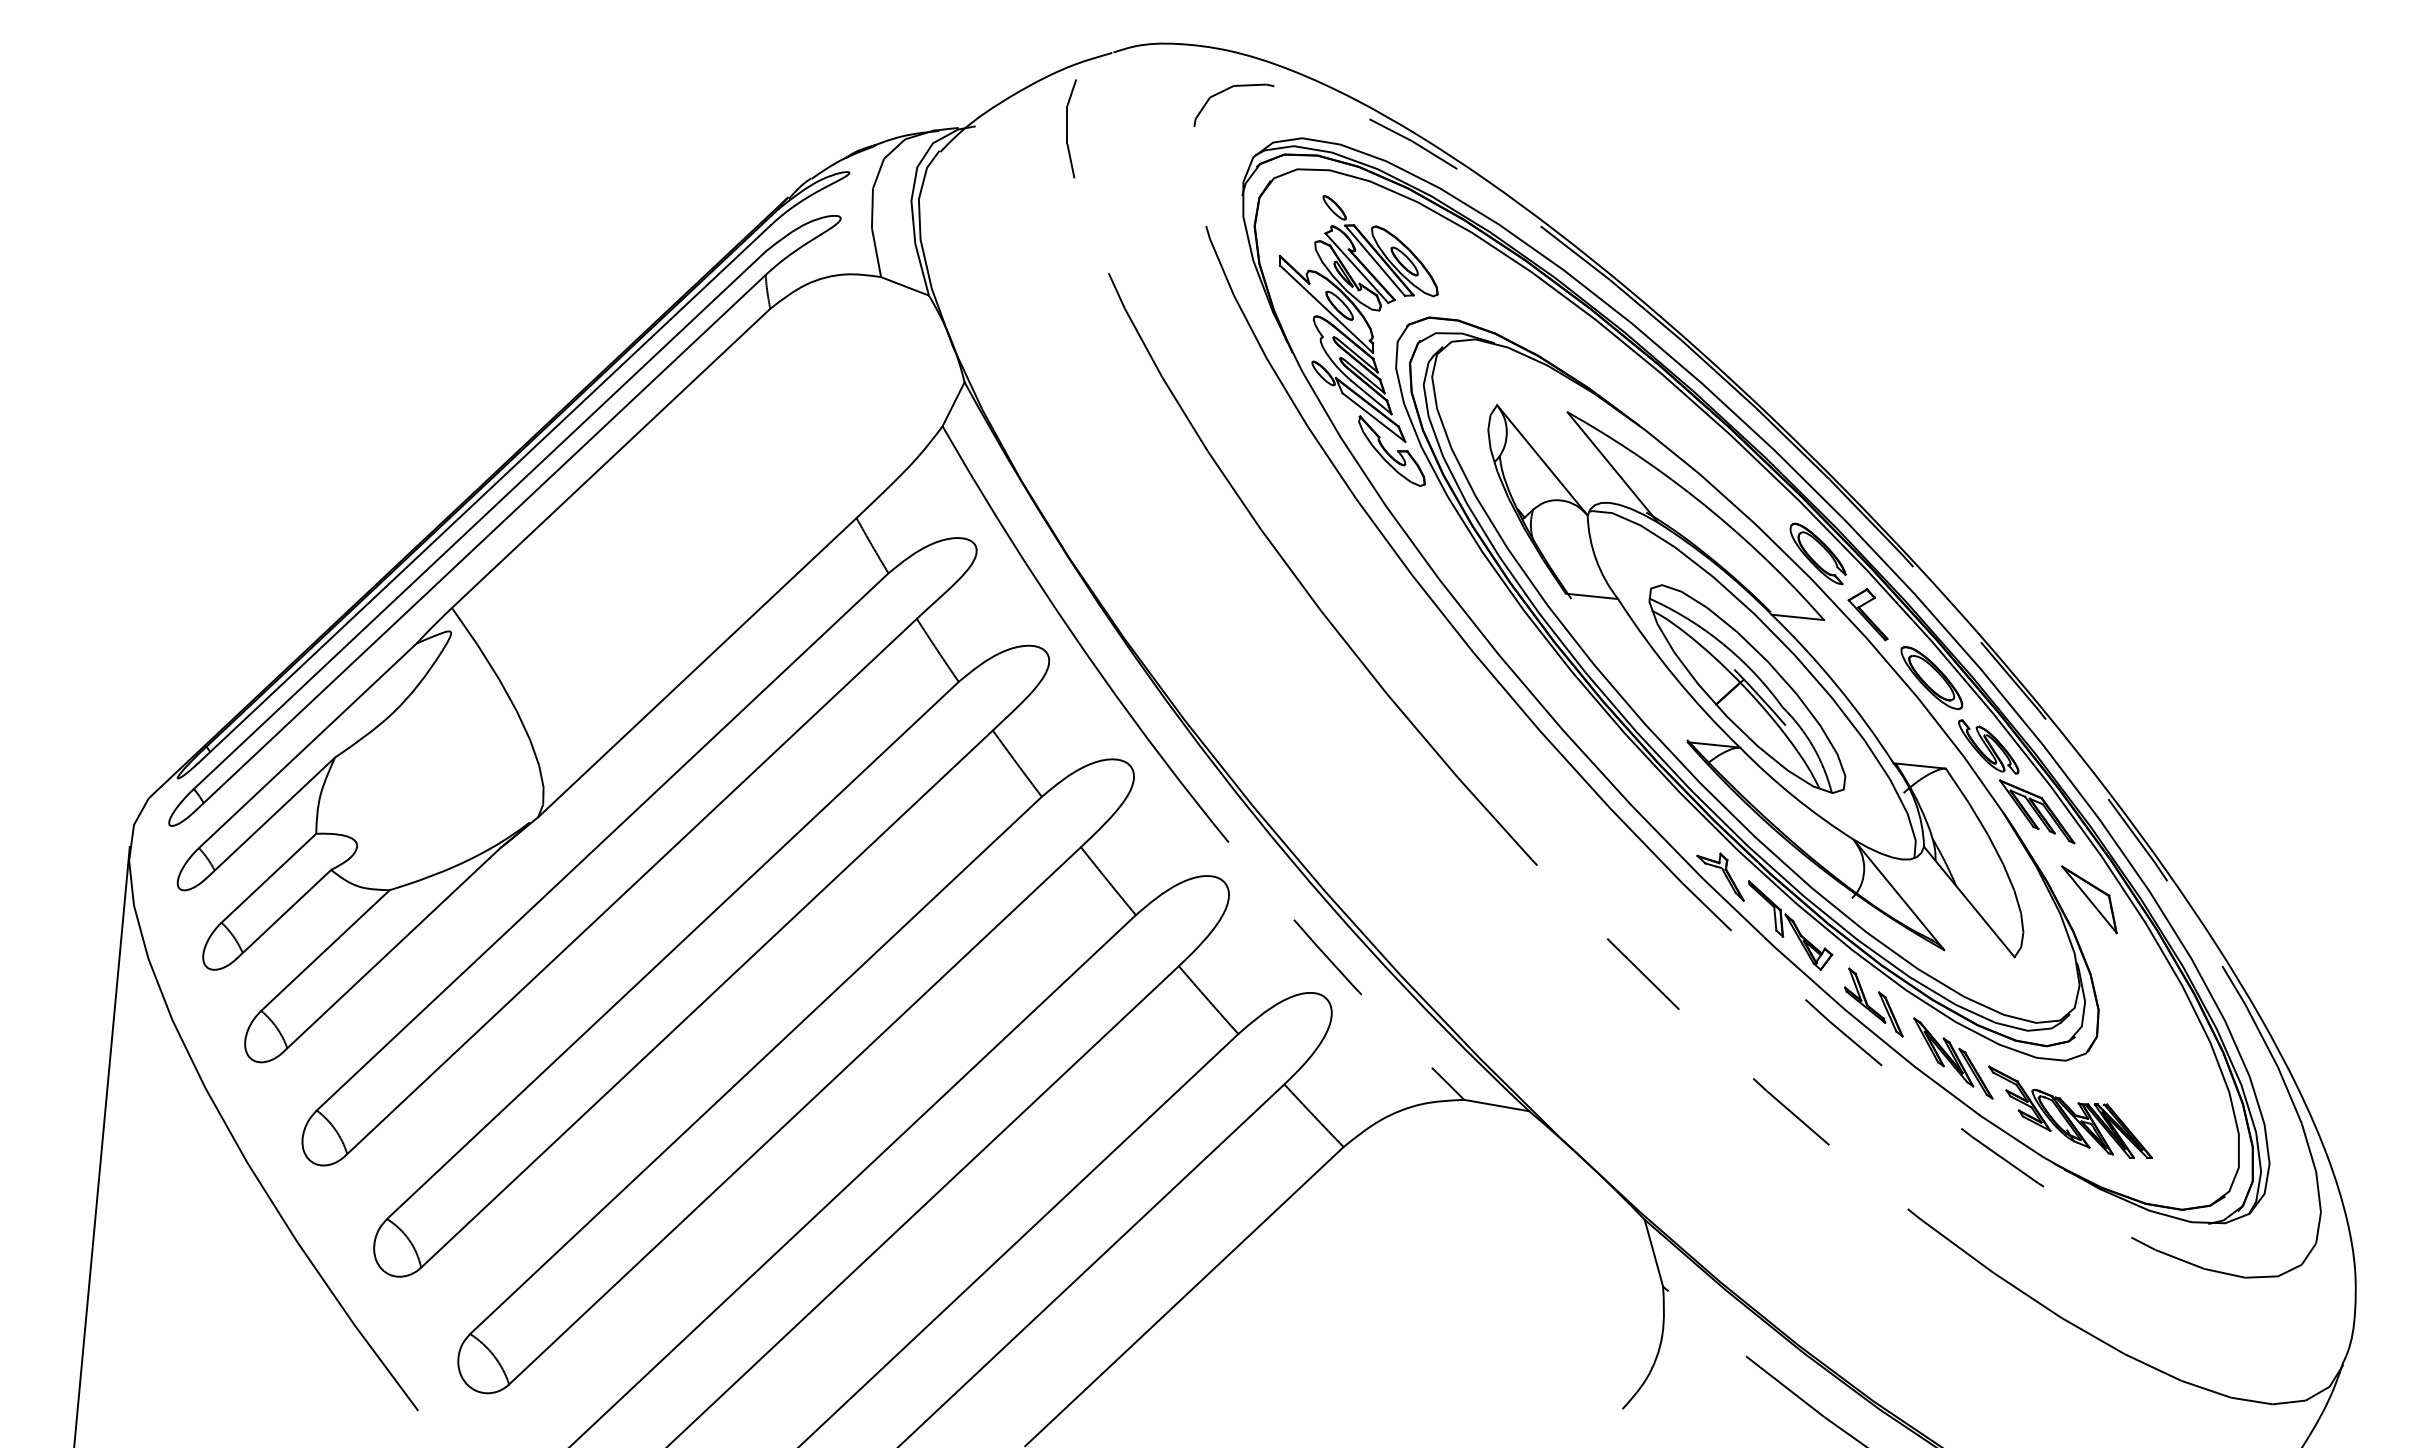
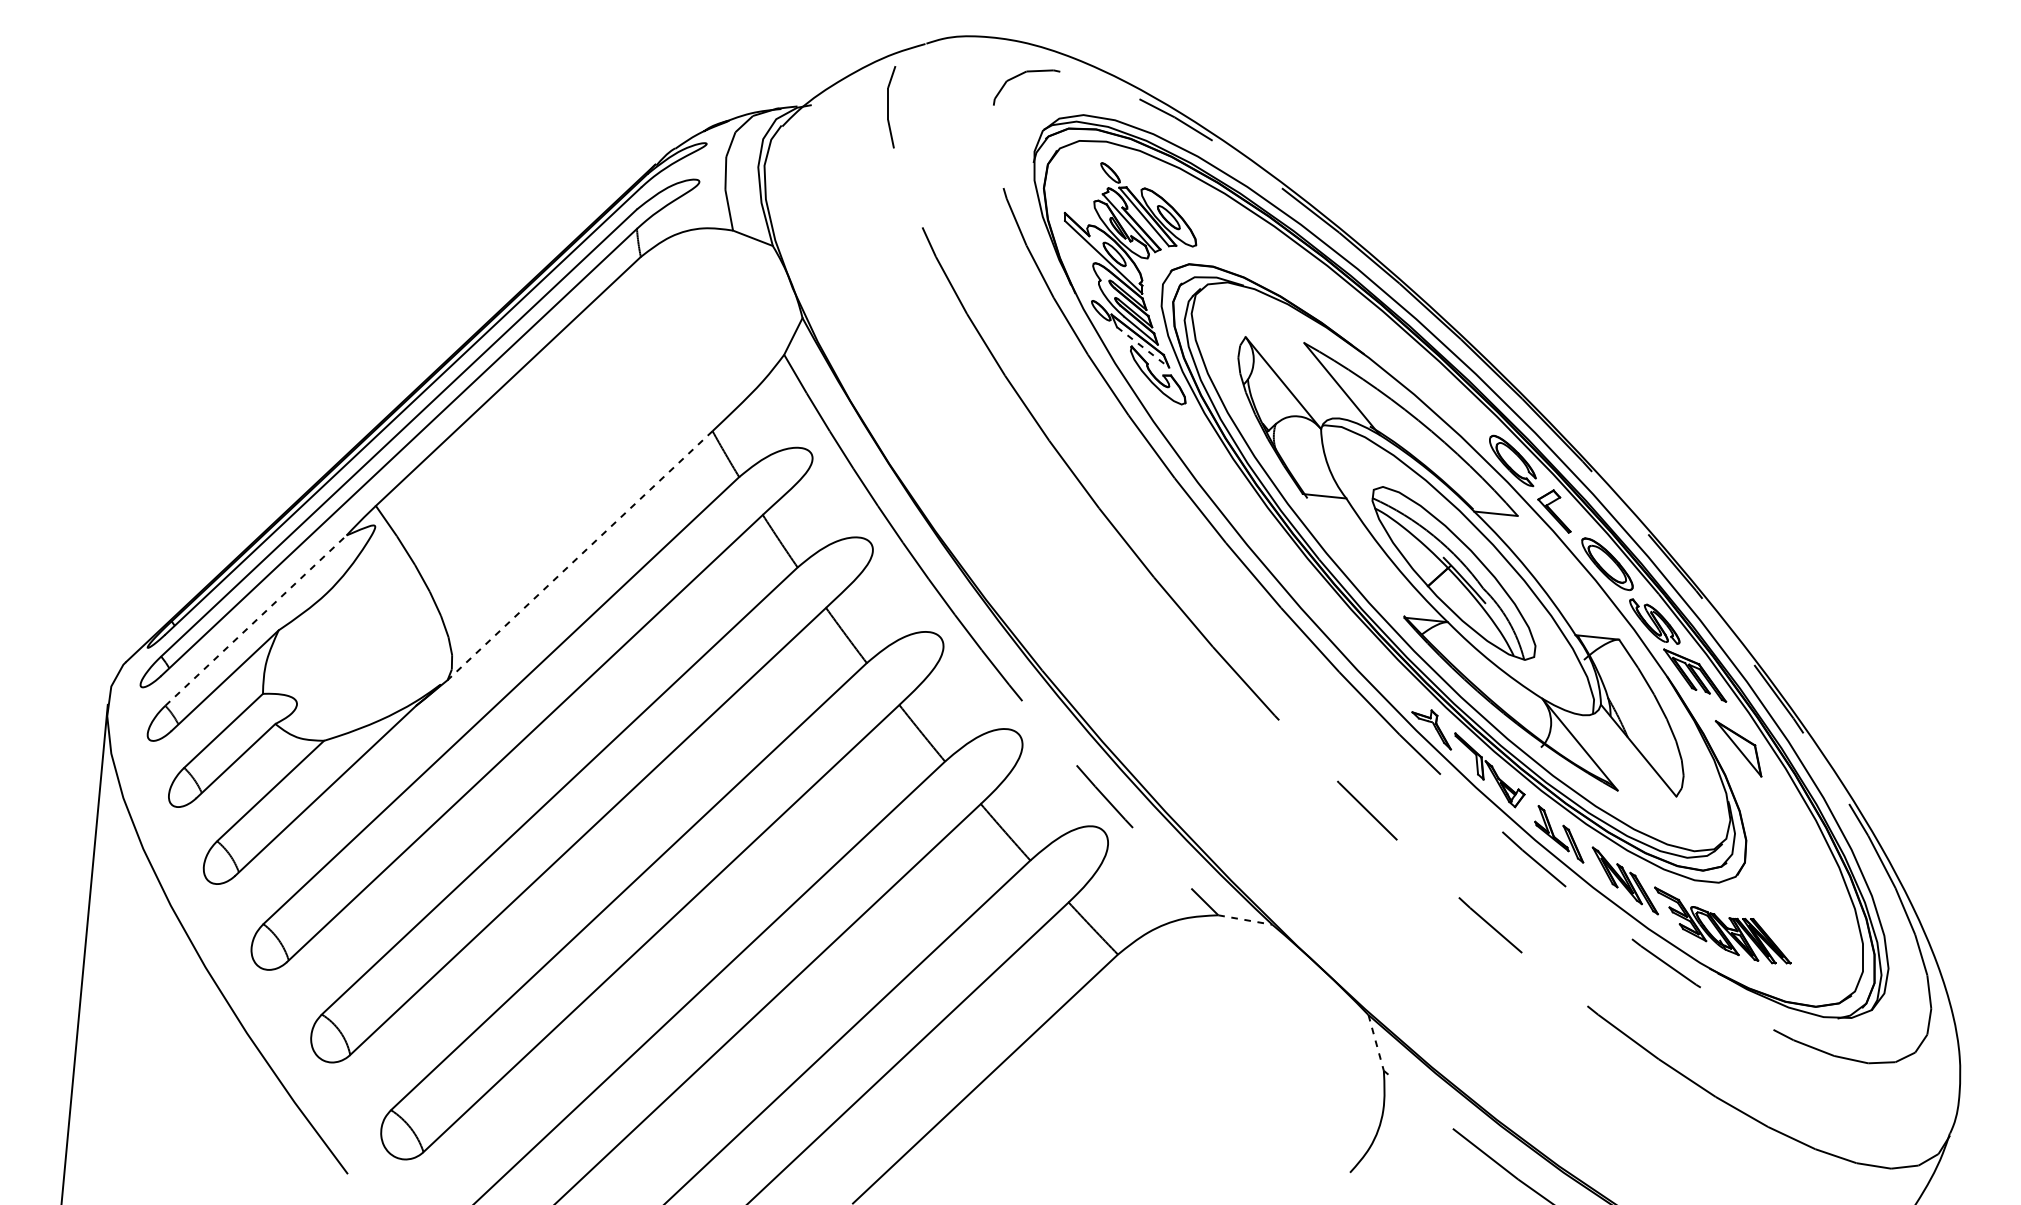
line: (1373, 417) -> (1142, 347), solid -> dashed
line: (696, 668) -> (579, 556), solid -> dashed
line: (308, 745) -> (256, 620), solid -> dashed
line: (1497, 1105) -> (1246, 919), solid -> dashed
line: (1653, 1253) -> (1375, 1043), solid -> dashed

